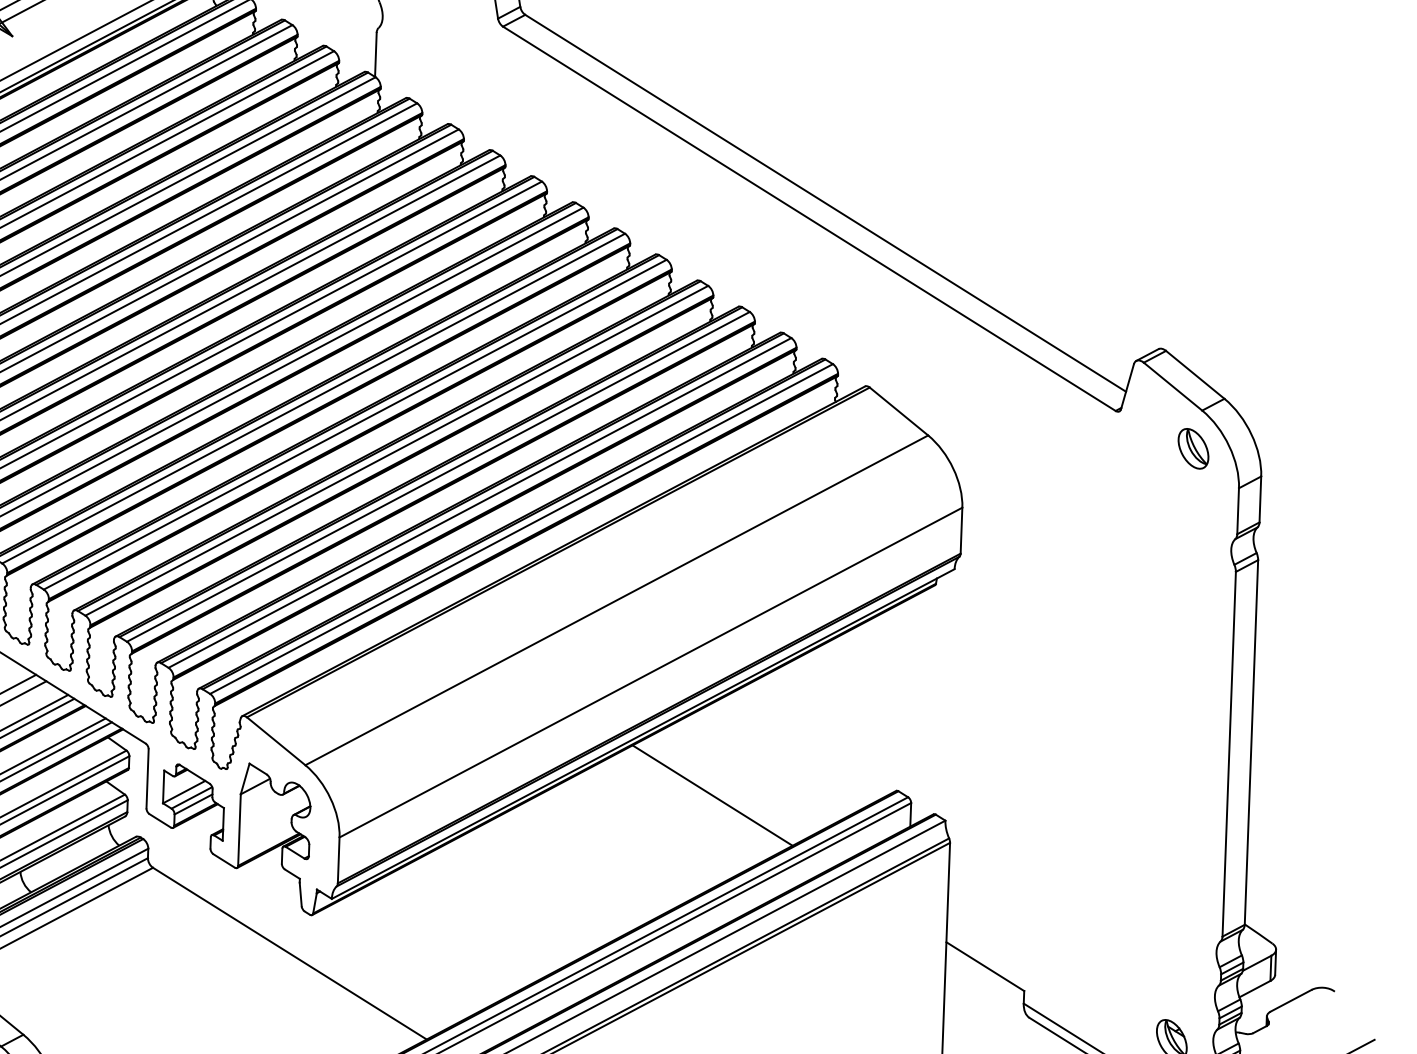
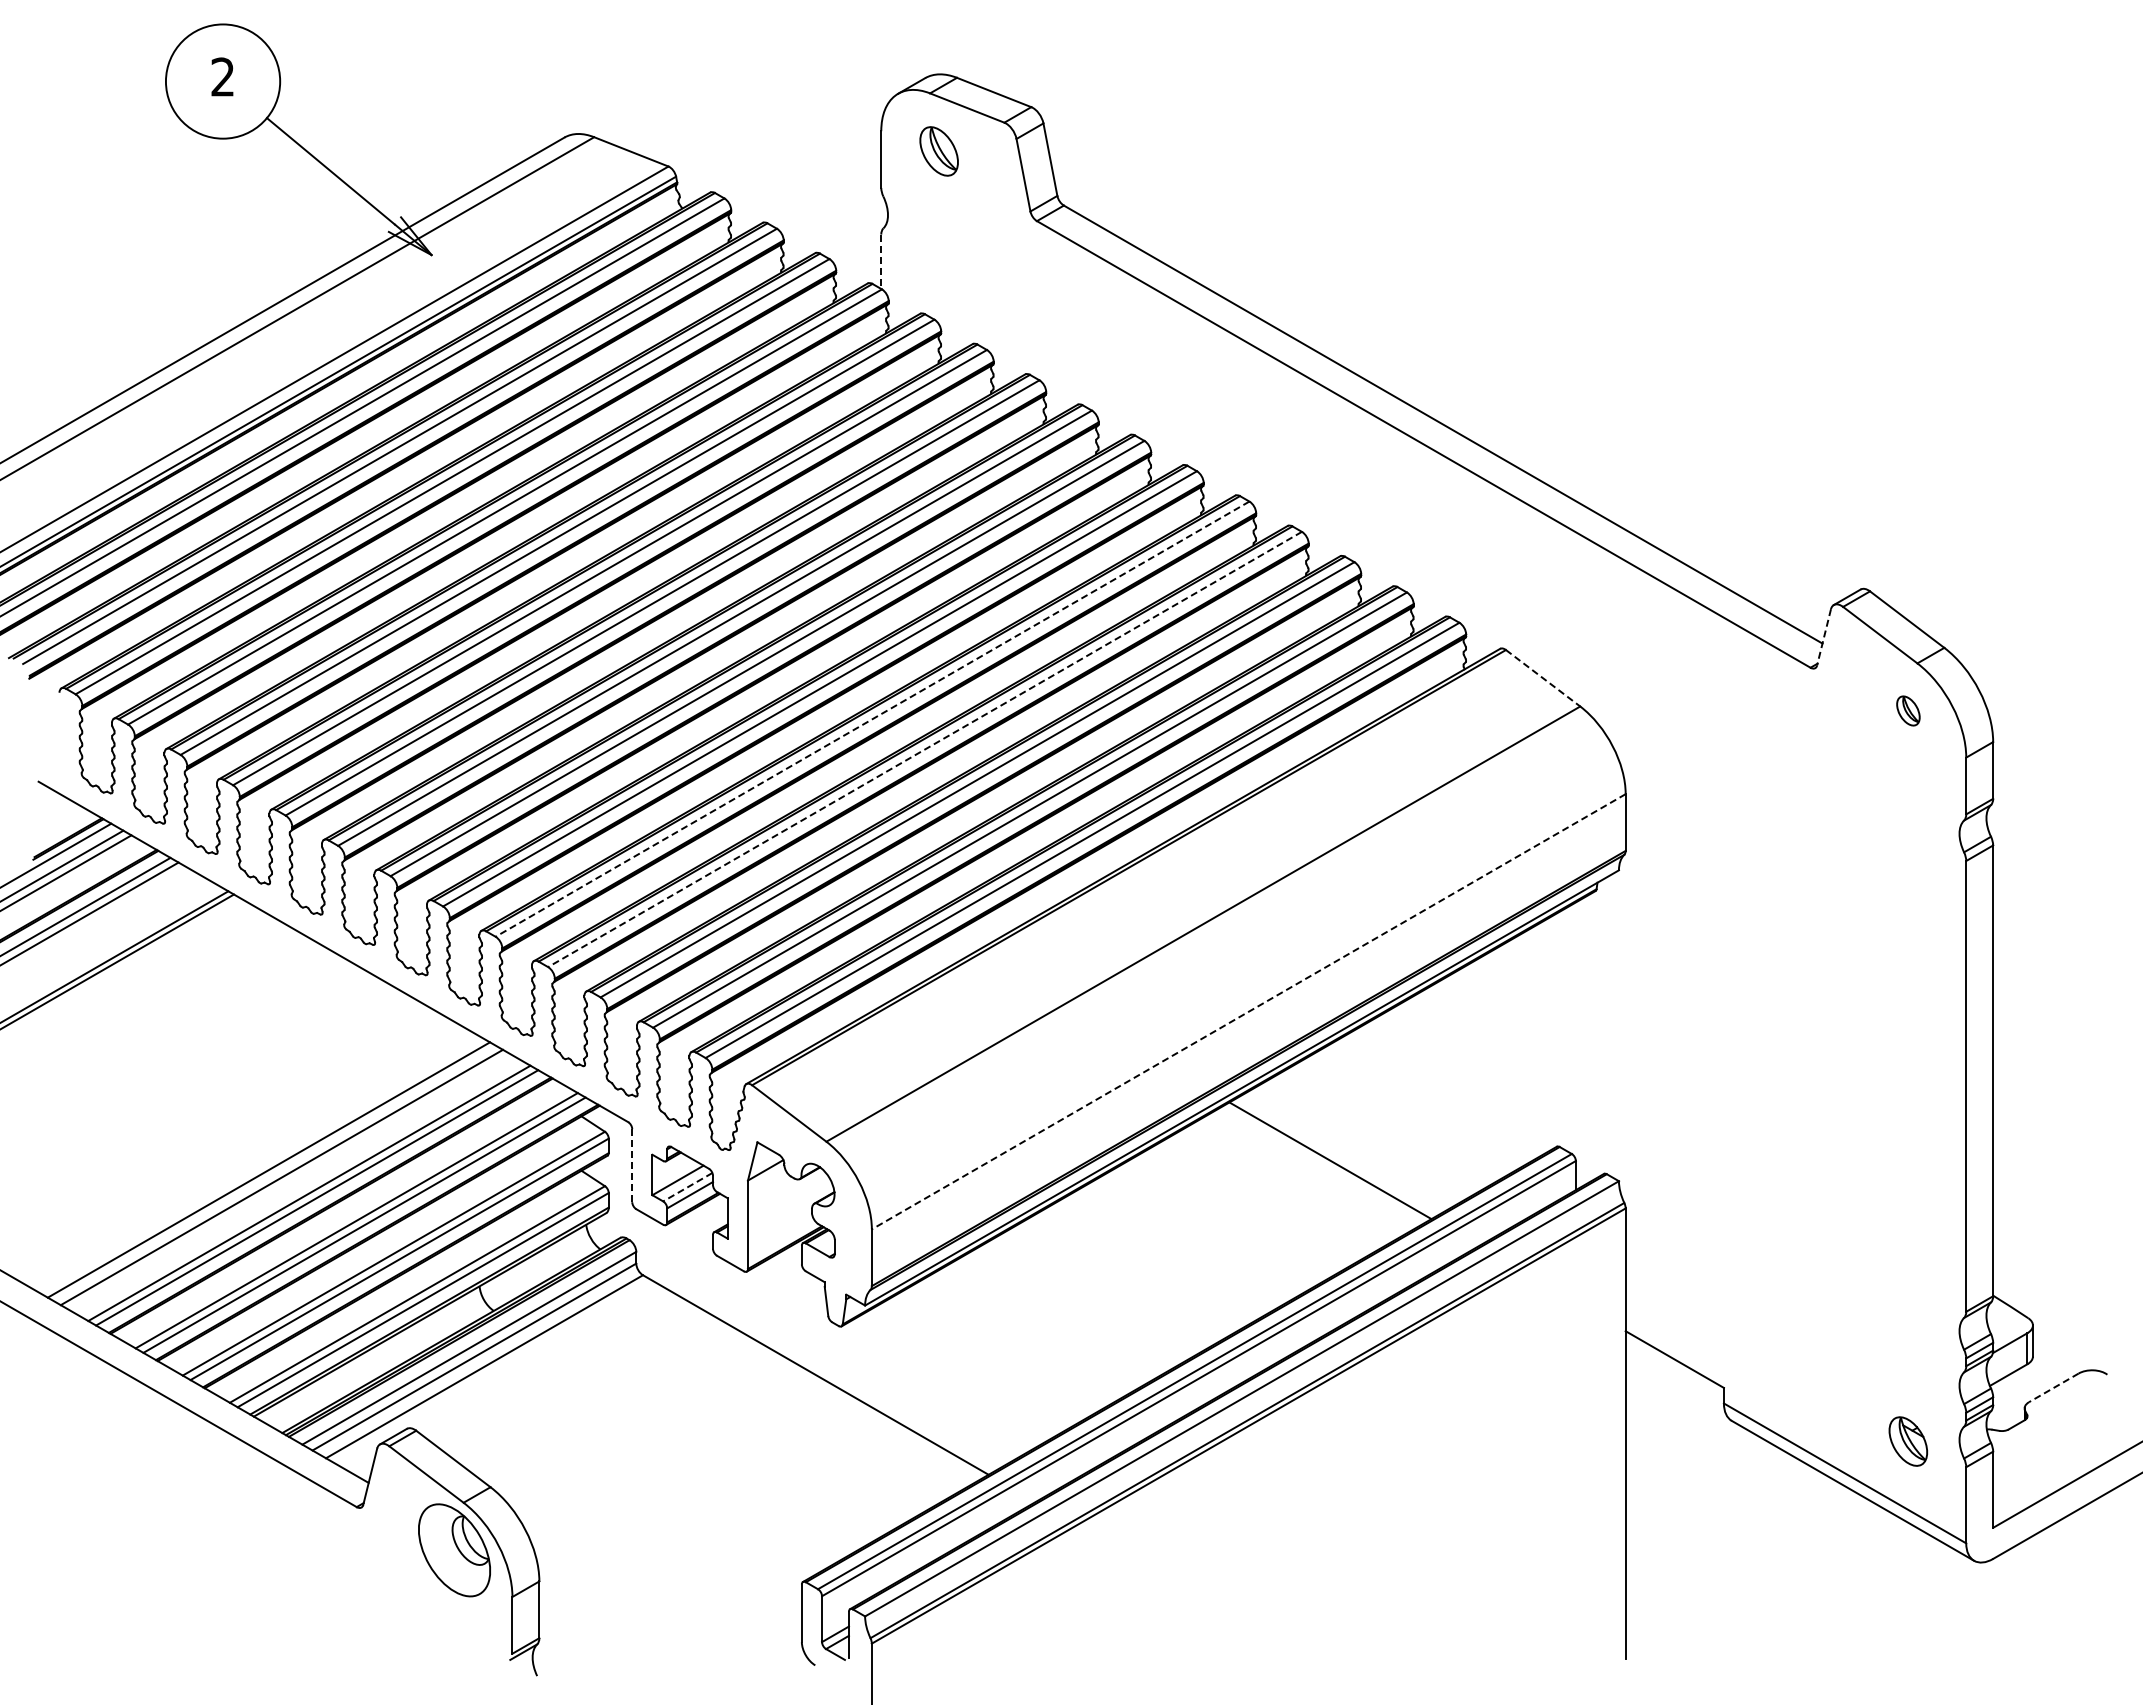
line: (376, 55) -> (881, 262), solid -> dashed
line: (1127, 386) -> (1823, 637), solid -> dashed
line: (899, 411) -> (1543, 678), solid -> dashed
line: (355, 424) -> (872, 719), solid -> dashed
part: (1193, 448) -> (1908, 710), size x0.6
line: (396, 450) -> (924, 749), solid -> dashed
line: (650, 673) -> (1248, 1012), solid -> dashed
line: (147, 778) -> (632, 1165), solid -> dashed
line: (191, 798) -> (687, 1187), solid -> dashed
line: (1290, 1000) -> (2053, 1387), solid -> dashed

